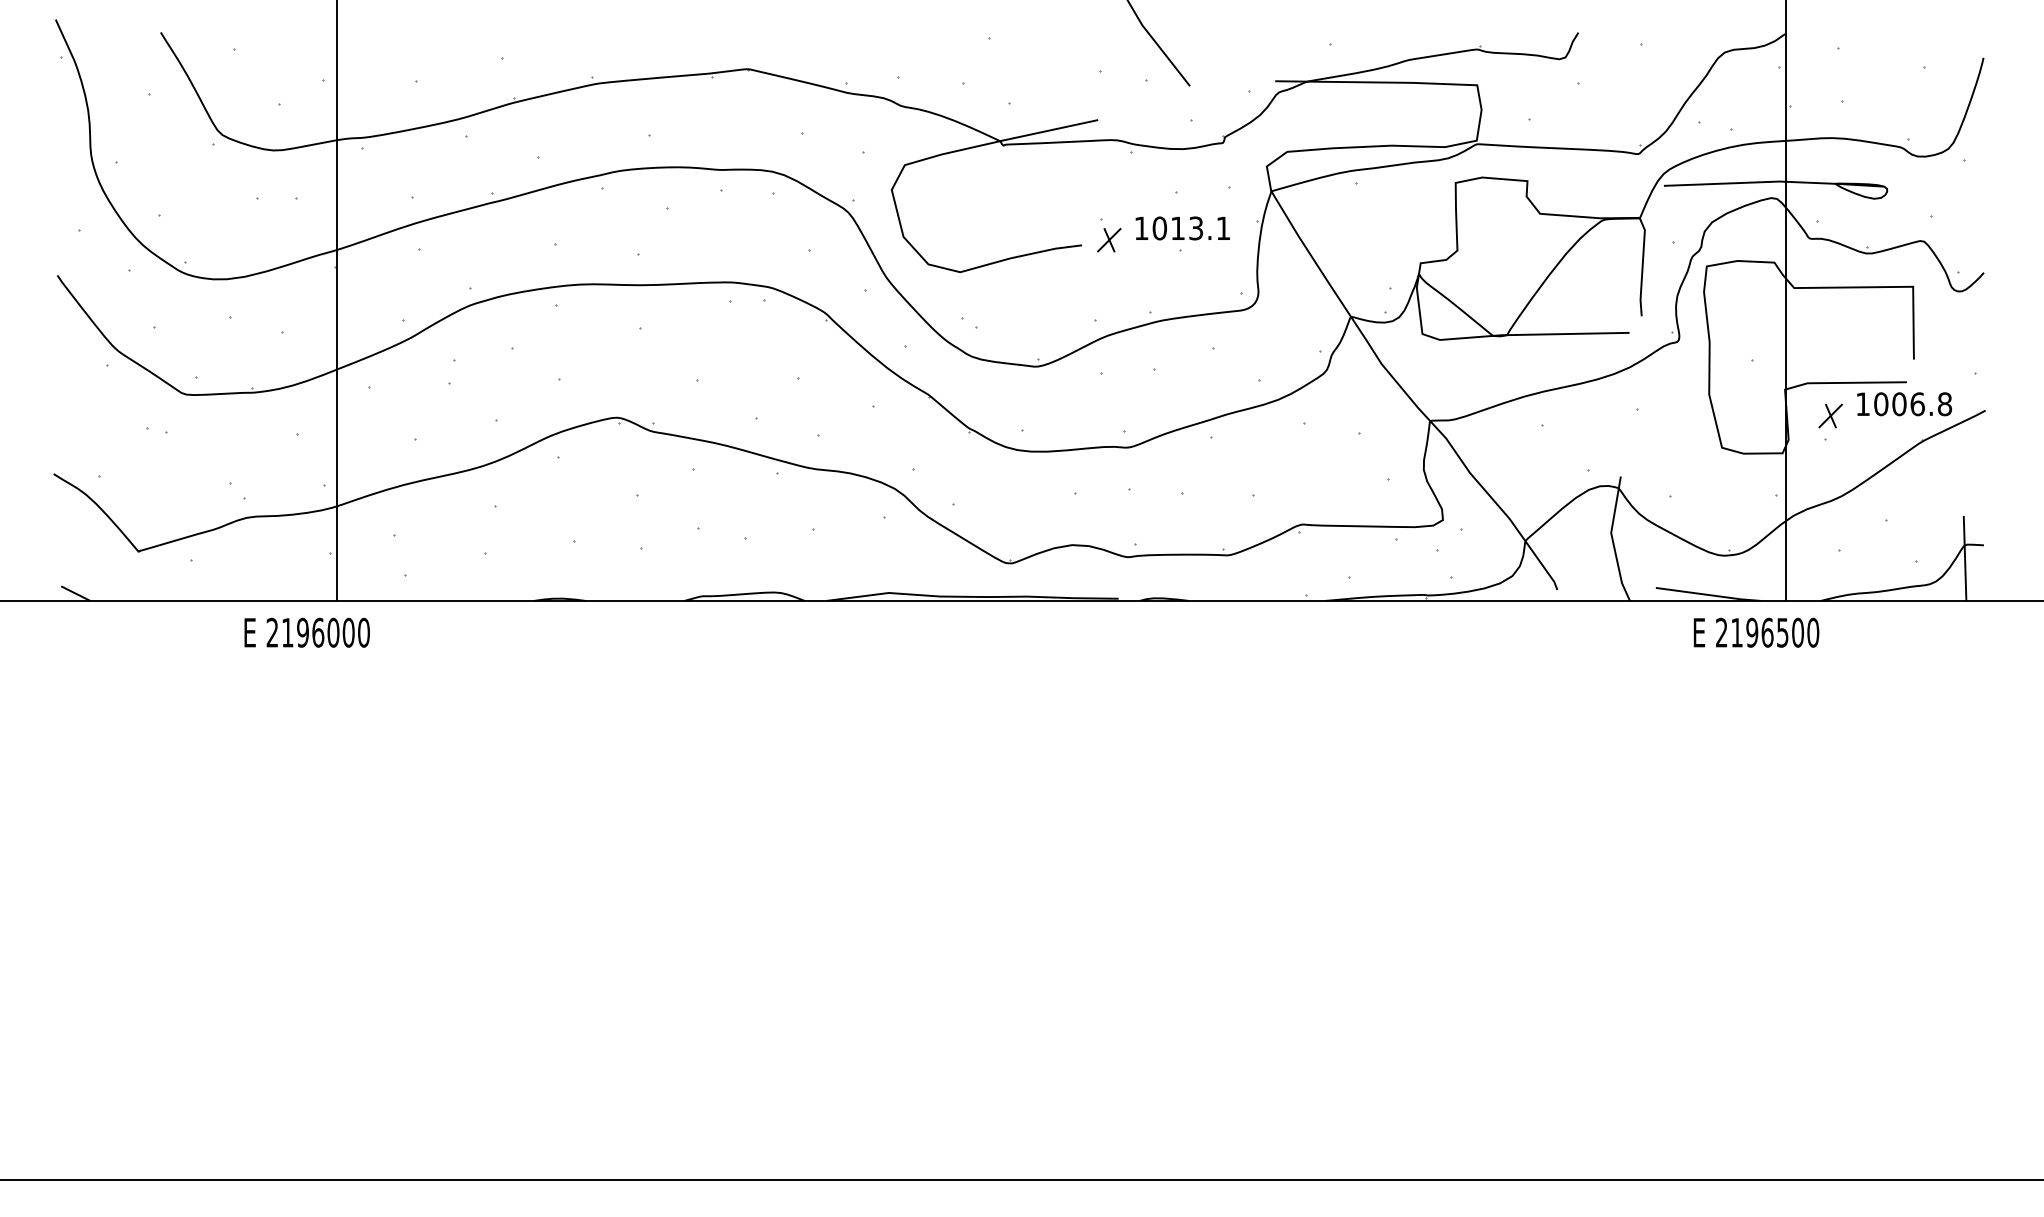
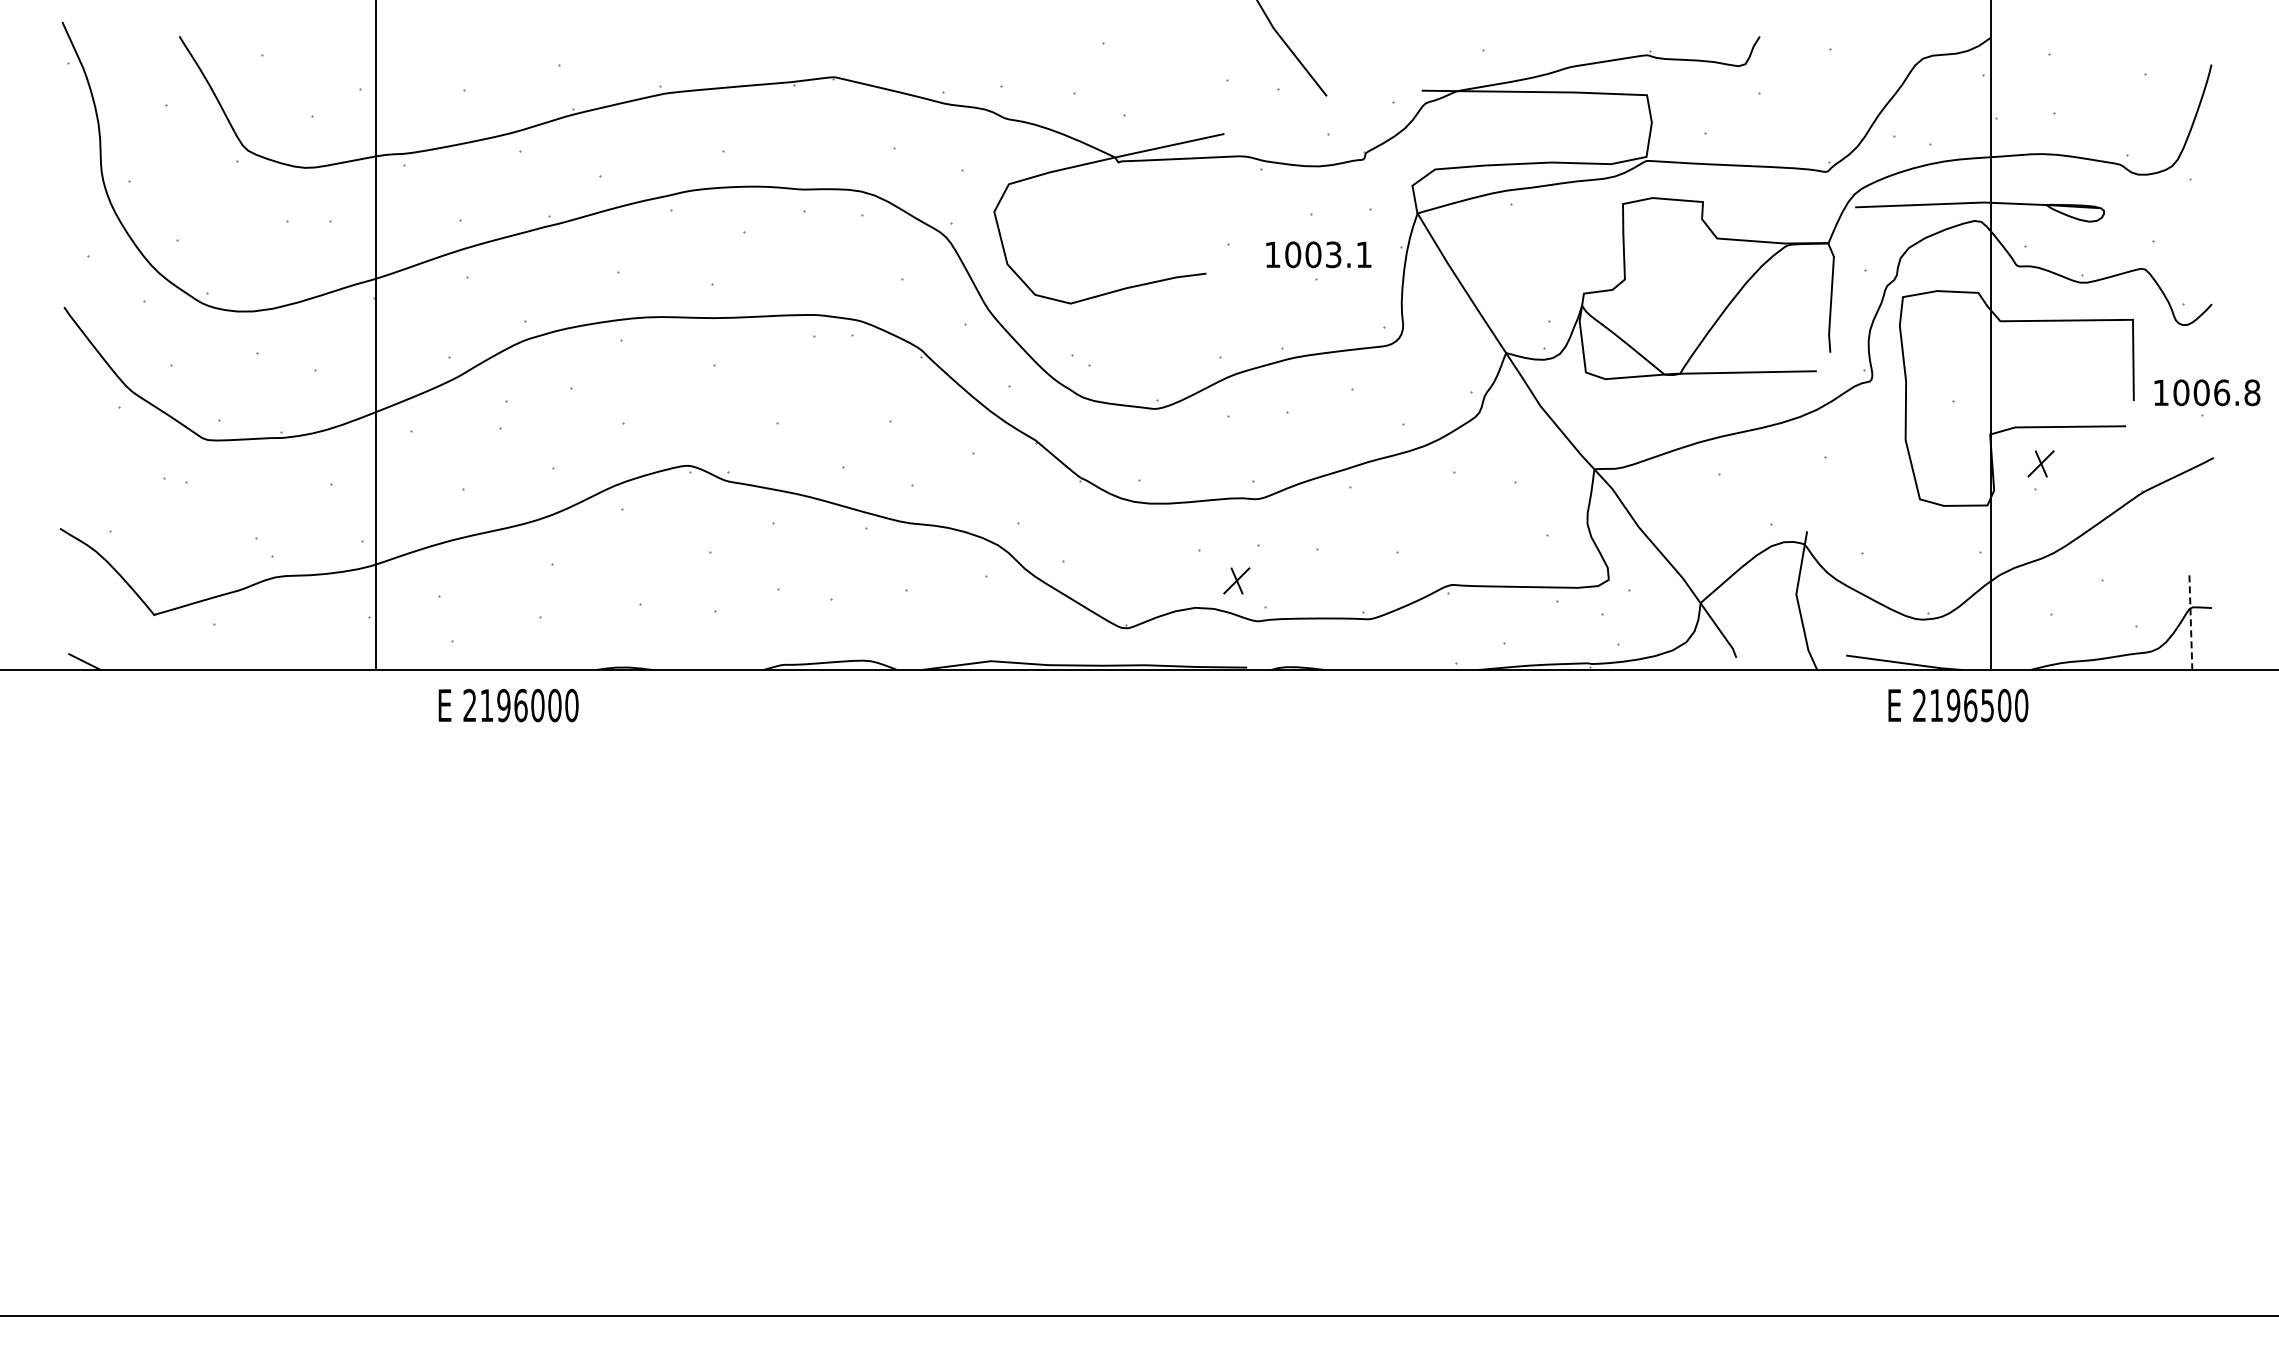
text: (1178, 228) -> (1313, 254), 1013.1 -> 1003.1
part: (1109, 239) -> (1236, 580), moved
text: (1904, 403) -> (2207, 392), moved
line: (1964, 559) -> (2190, 623), solid -> dashed
text: (307, 632) -> (508, 705), moved

